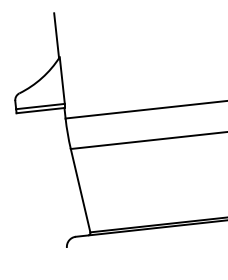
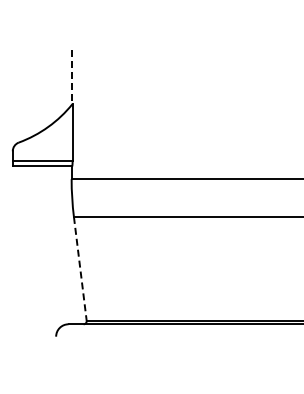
line: (56, 35) -> (71, 77), solid -> dashed
line: (80, 191) -> (80, 269), solid -> dashed

